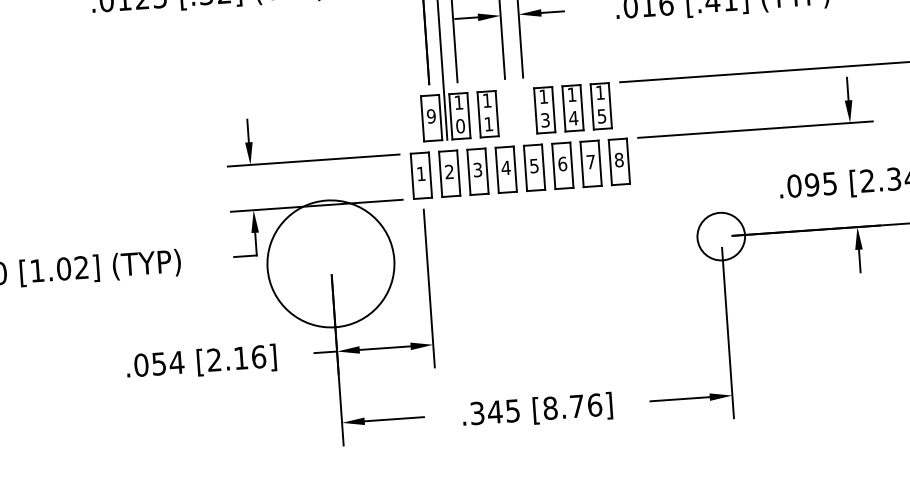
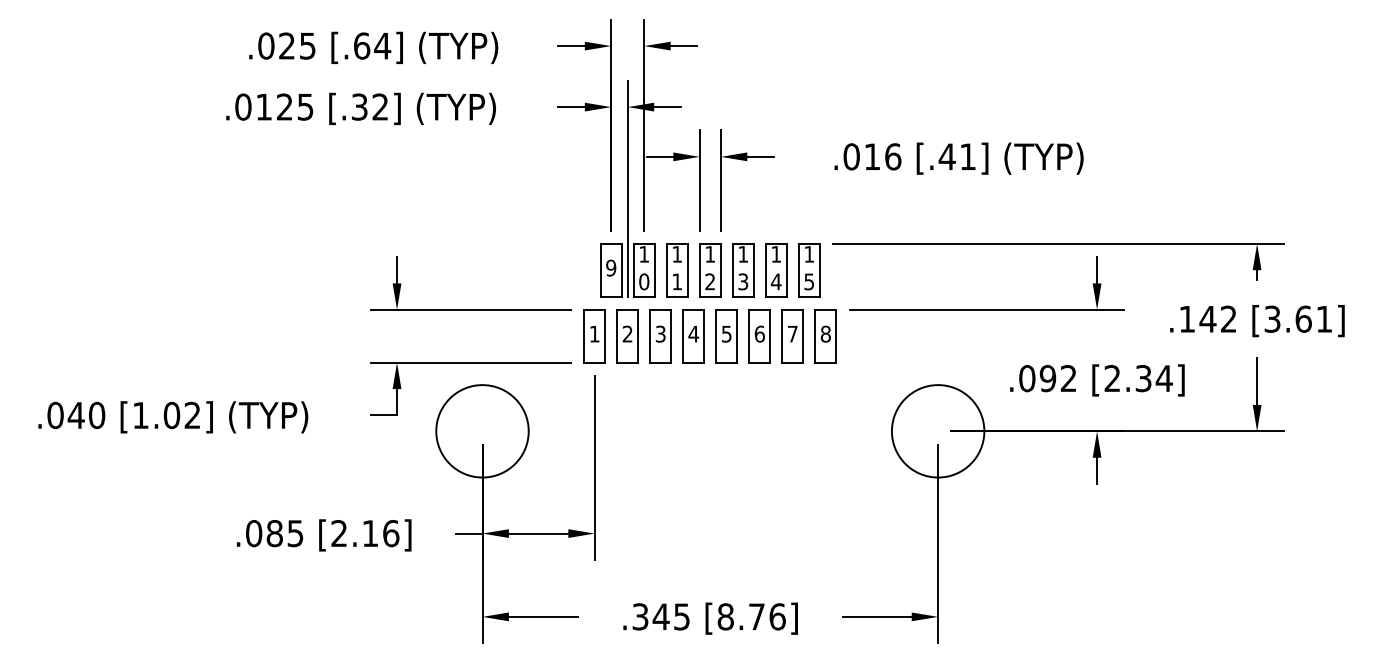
part: (516, 112) -> (710, 270), added
text: (829, 183) -> (1068, 378), .095 -> .092
circle: (720, 236) -> (937, 431), size x1.67
circle: (330, 264) -> (482, 431), size x0.62
text: (168, 363) -> (285, 533), .054 -> .085

